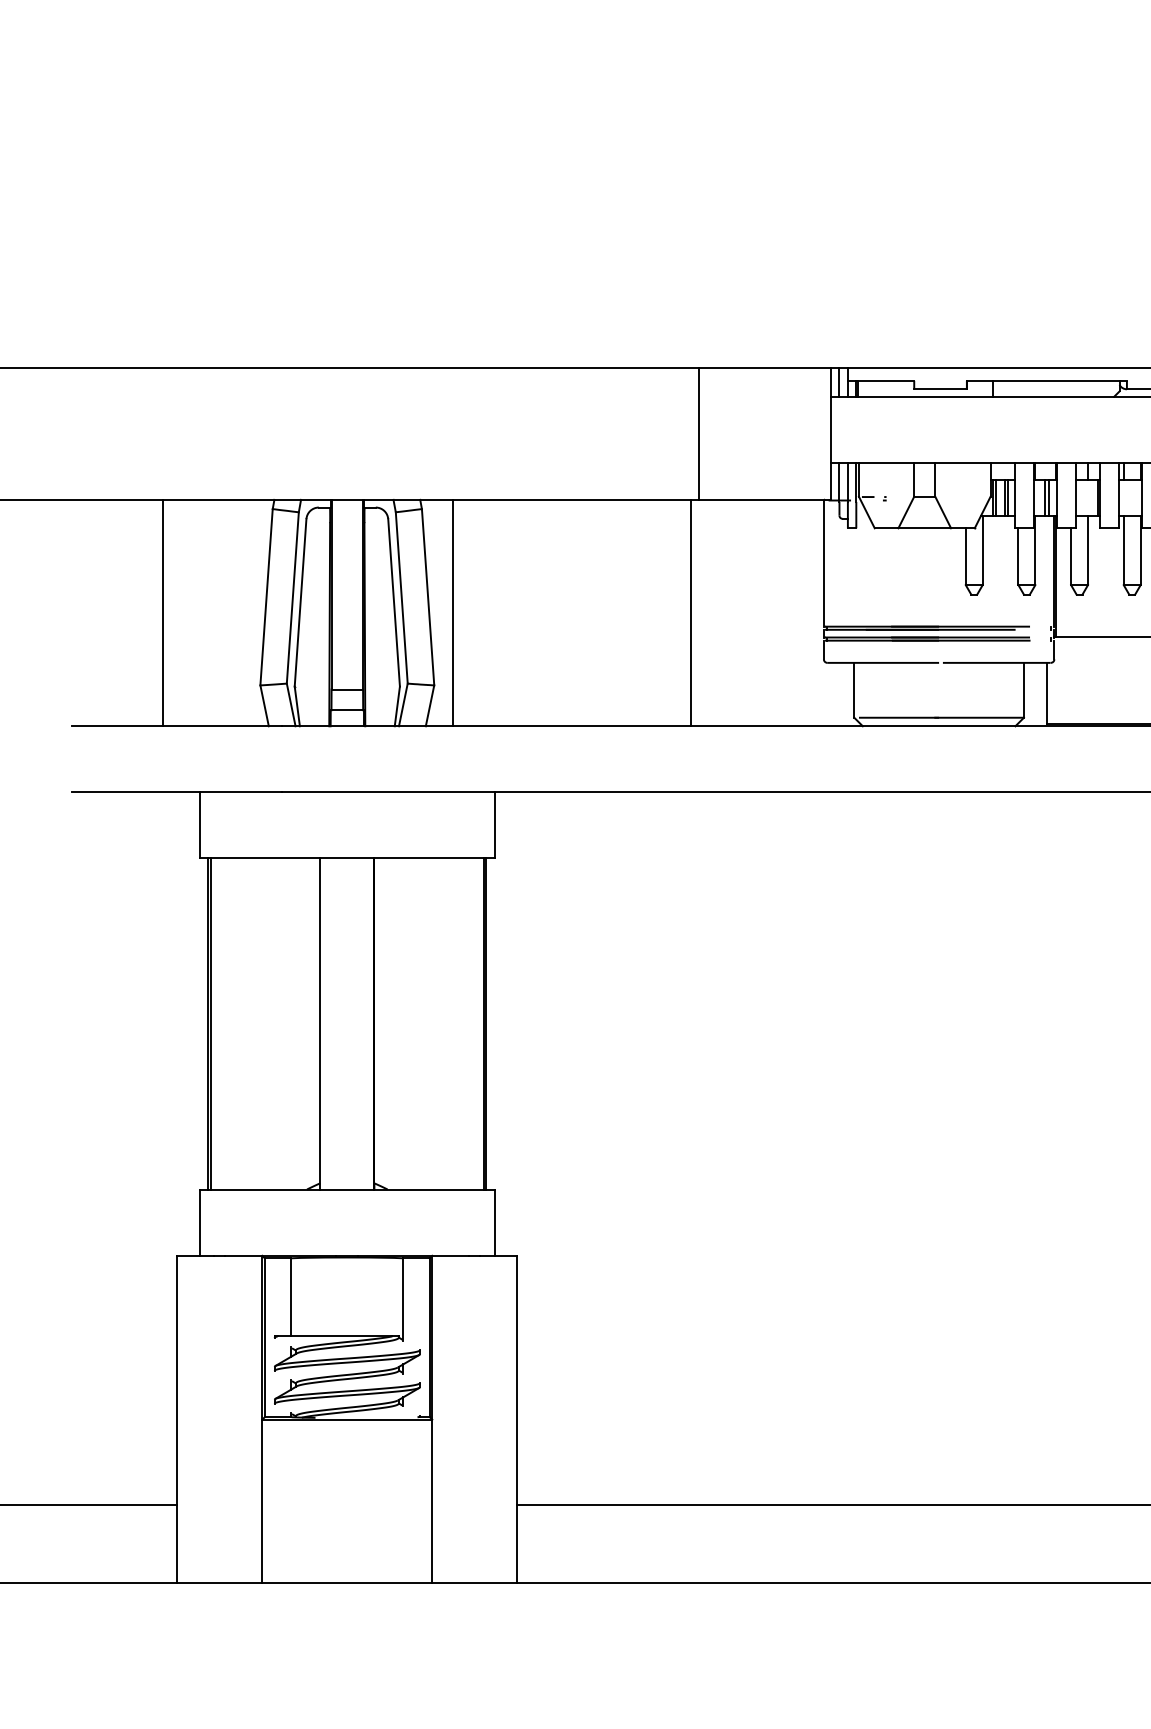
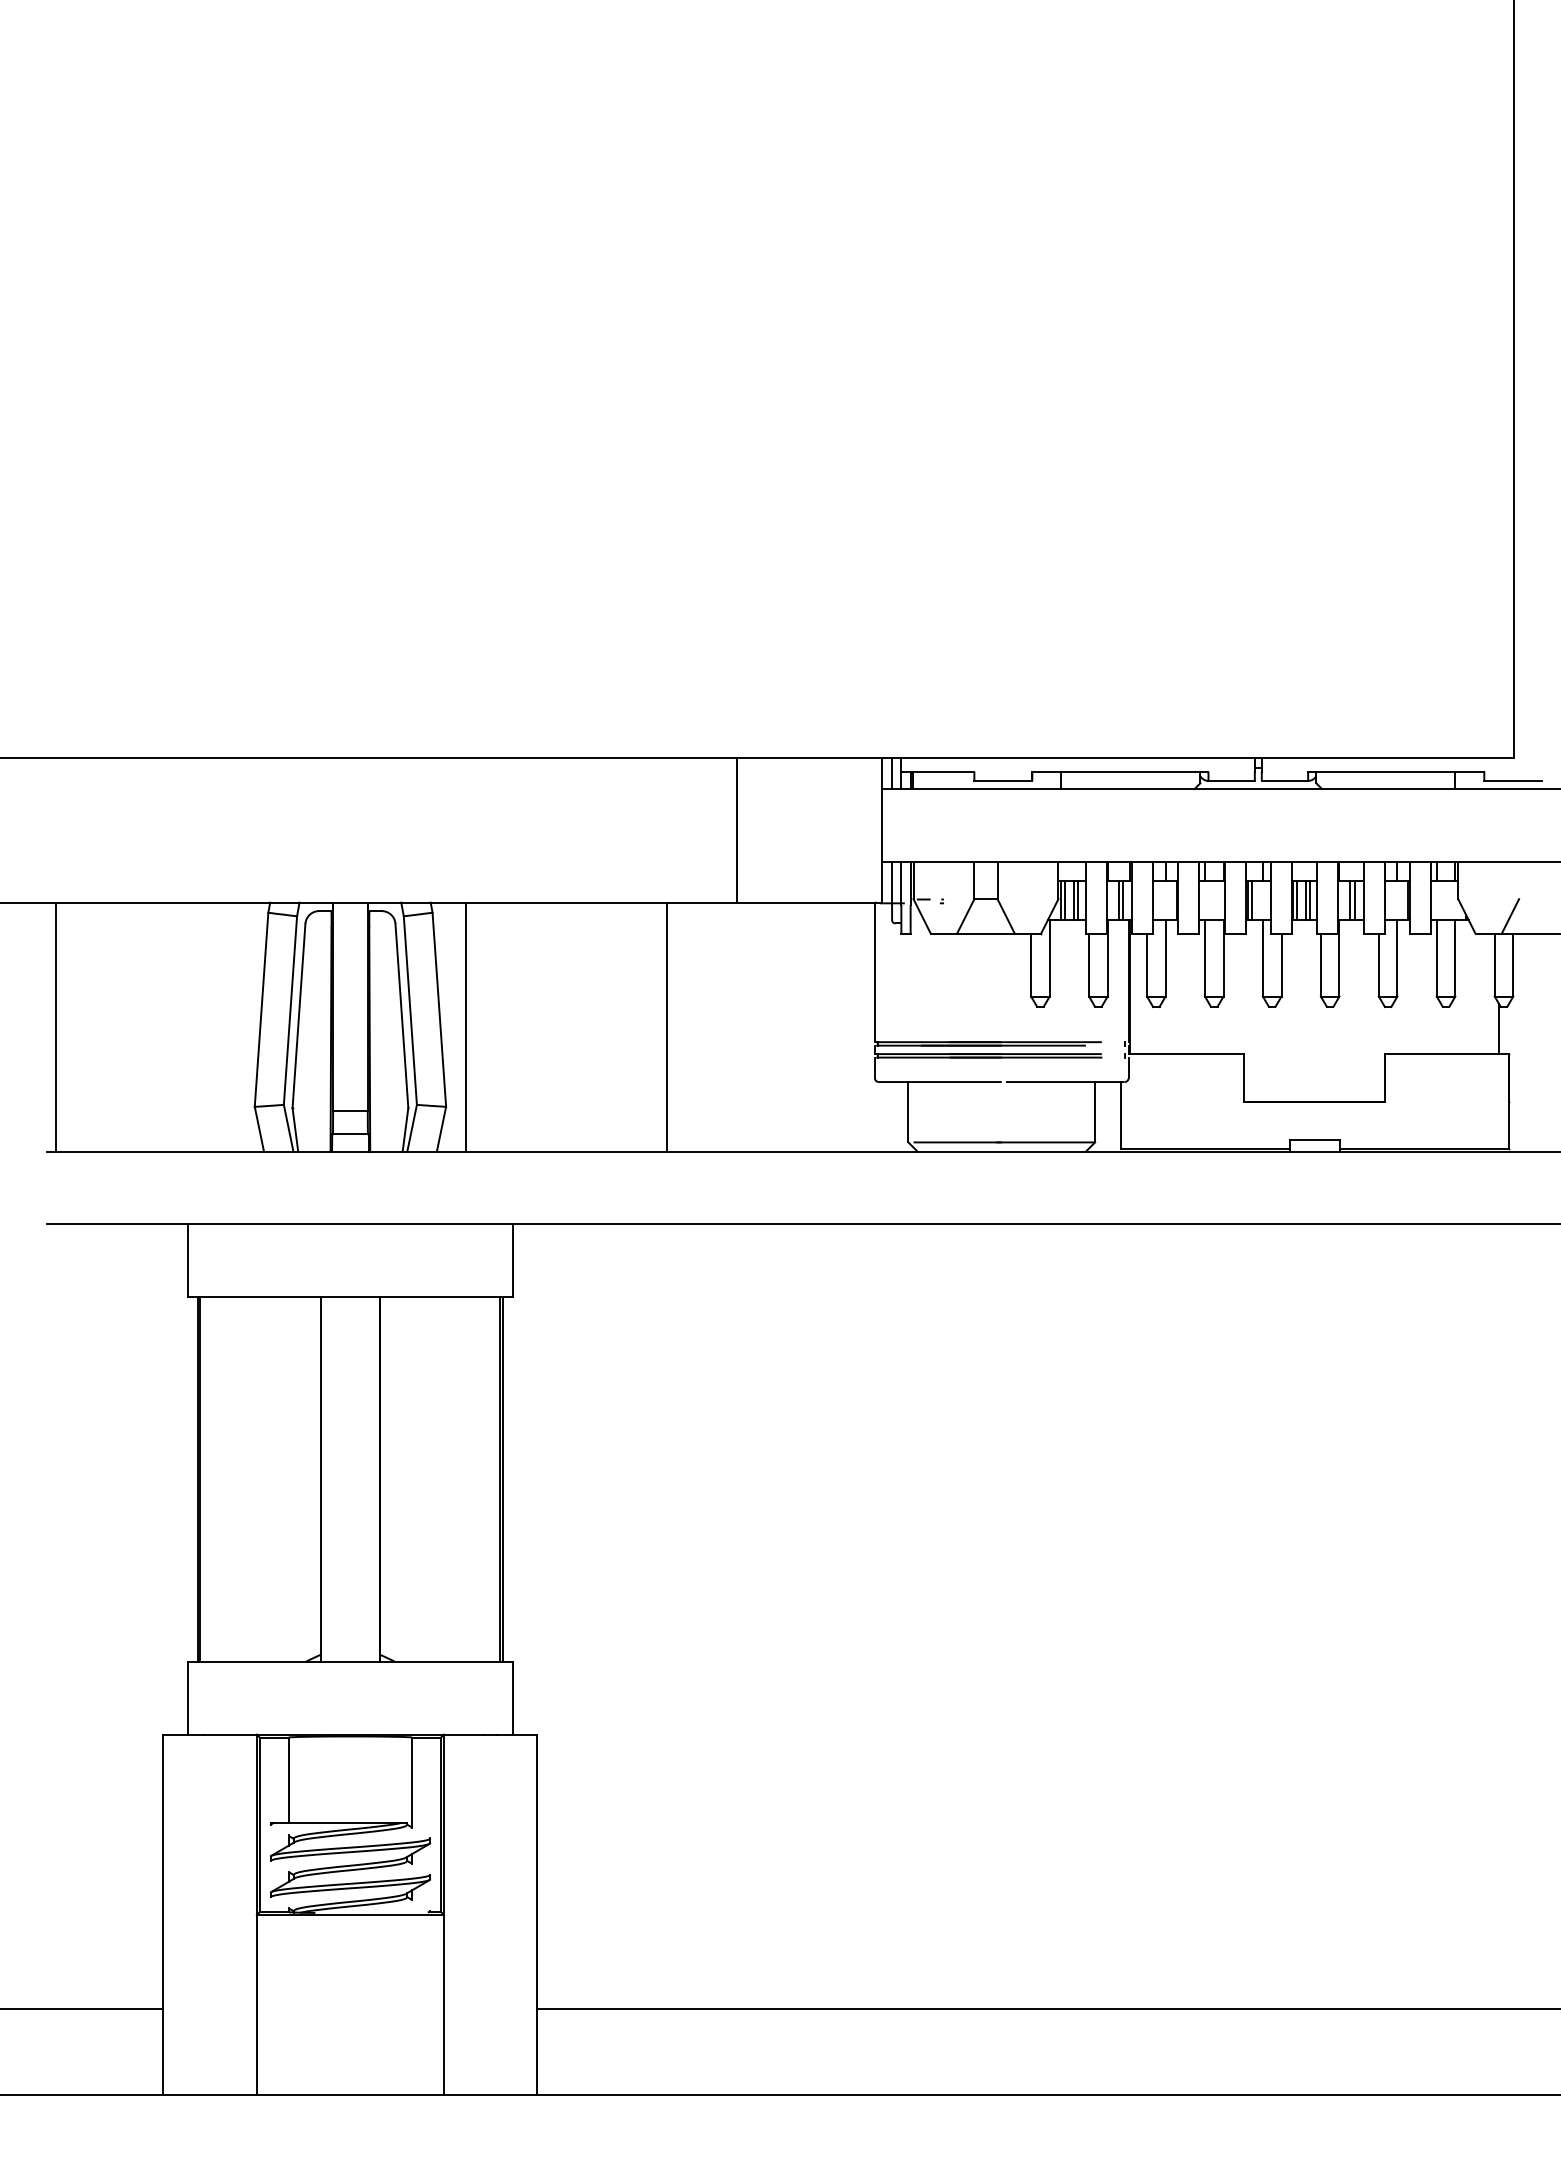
line: (162, 612) -> (56, 1026), moved
line: (690, 612) -> (666, 1026), moved

